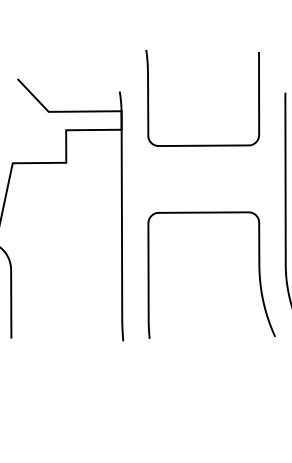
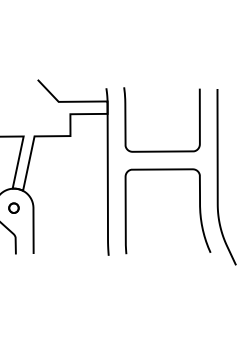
curve: (201, 144) -> (161, 150), moved

